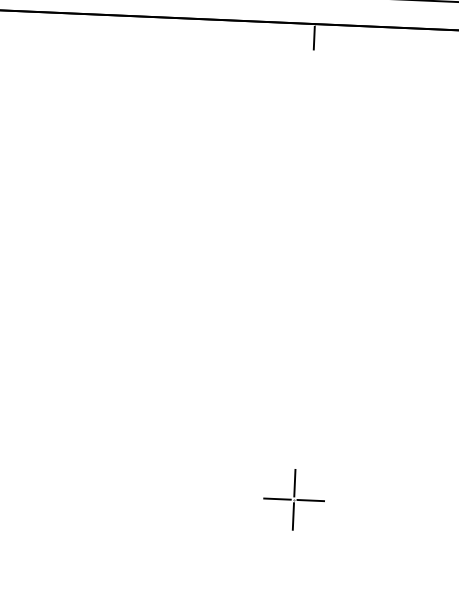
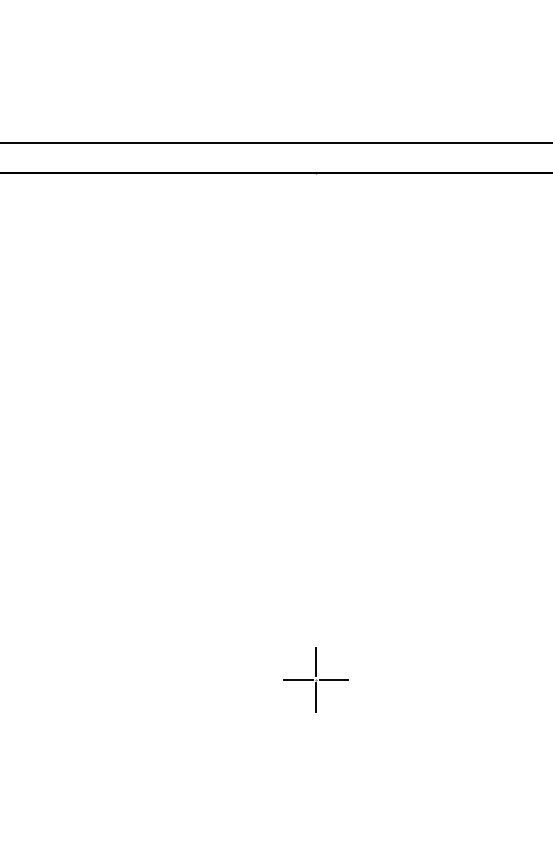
line: (314, 38) -> (316, 188), removed

